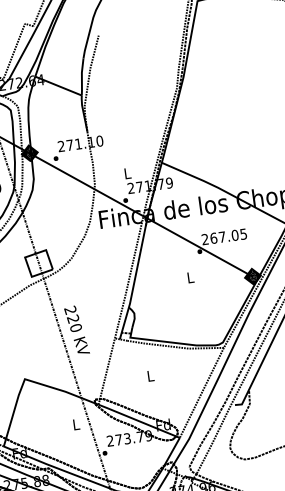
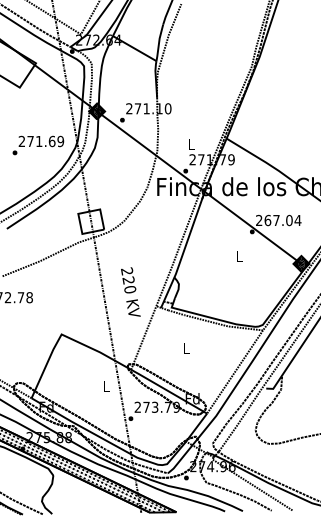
text: (243, 234) -> (297, 220), 267.05 -> 267.04
text: (76, 329) -> (130, 291), moved

